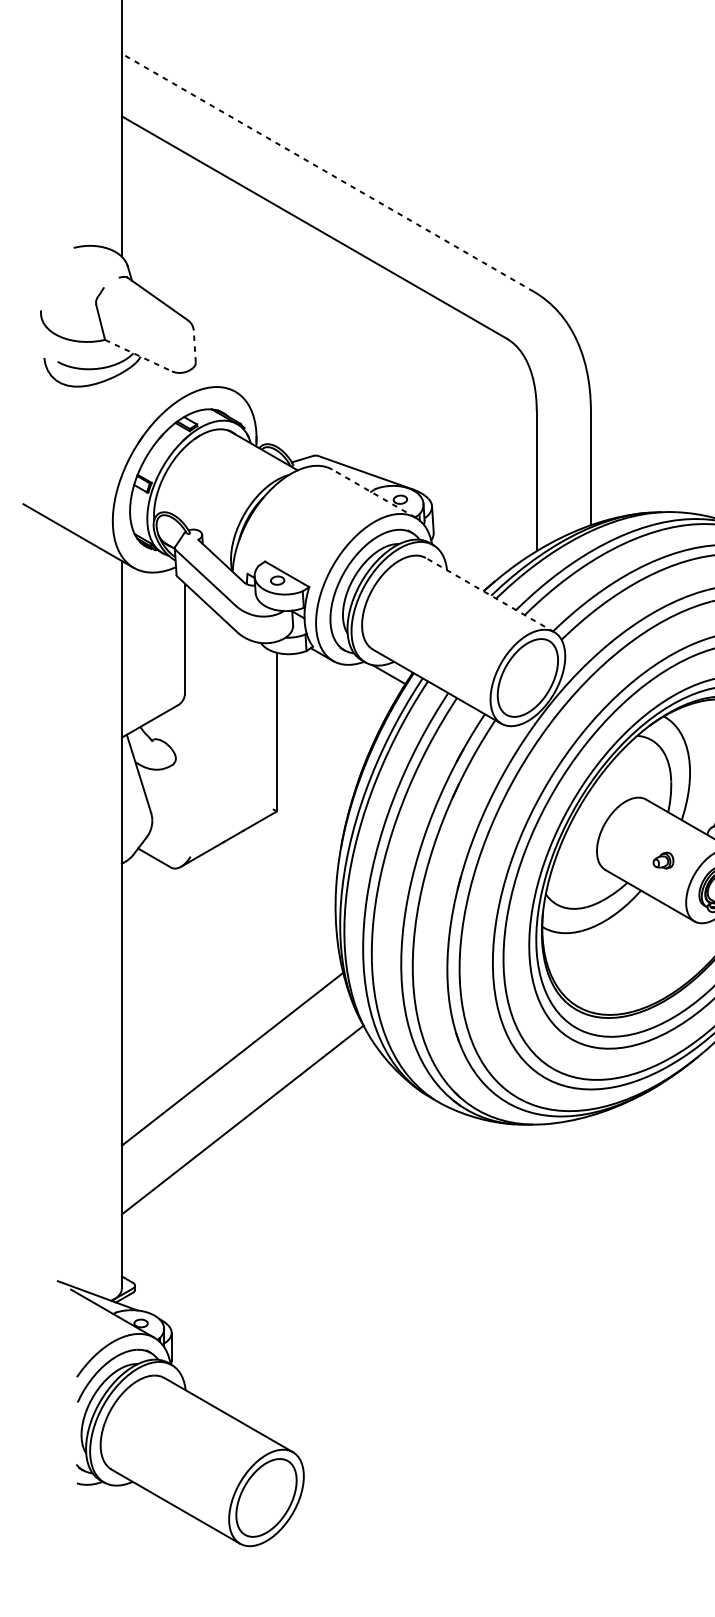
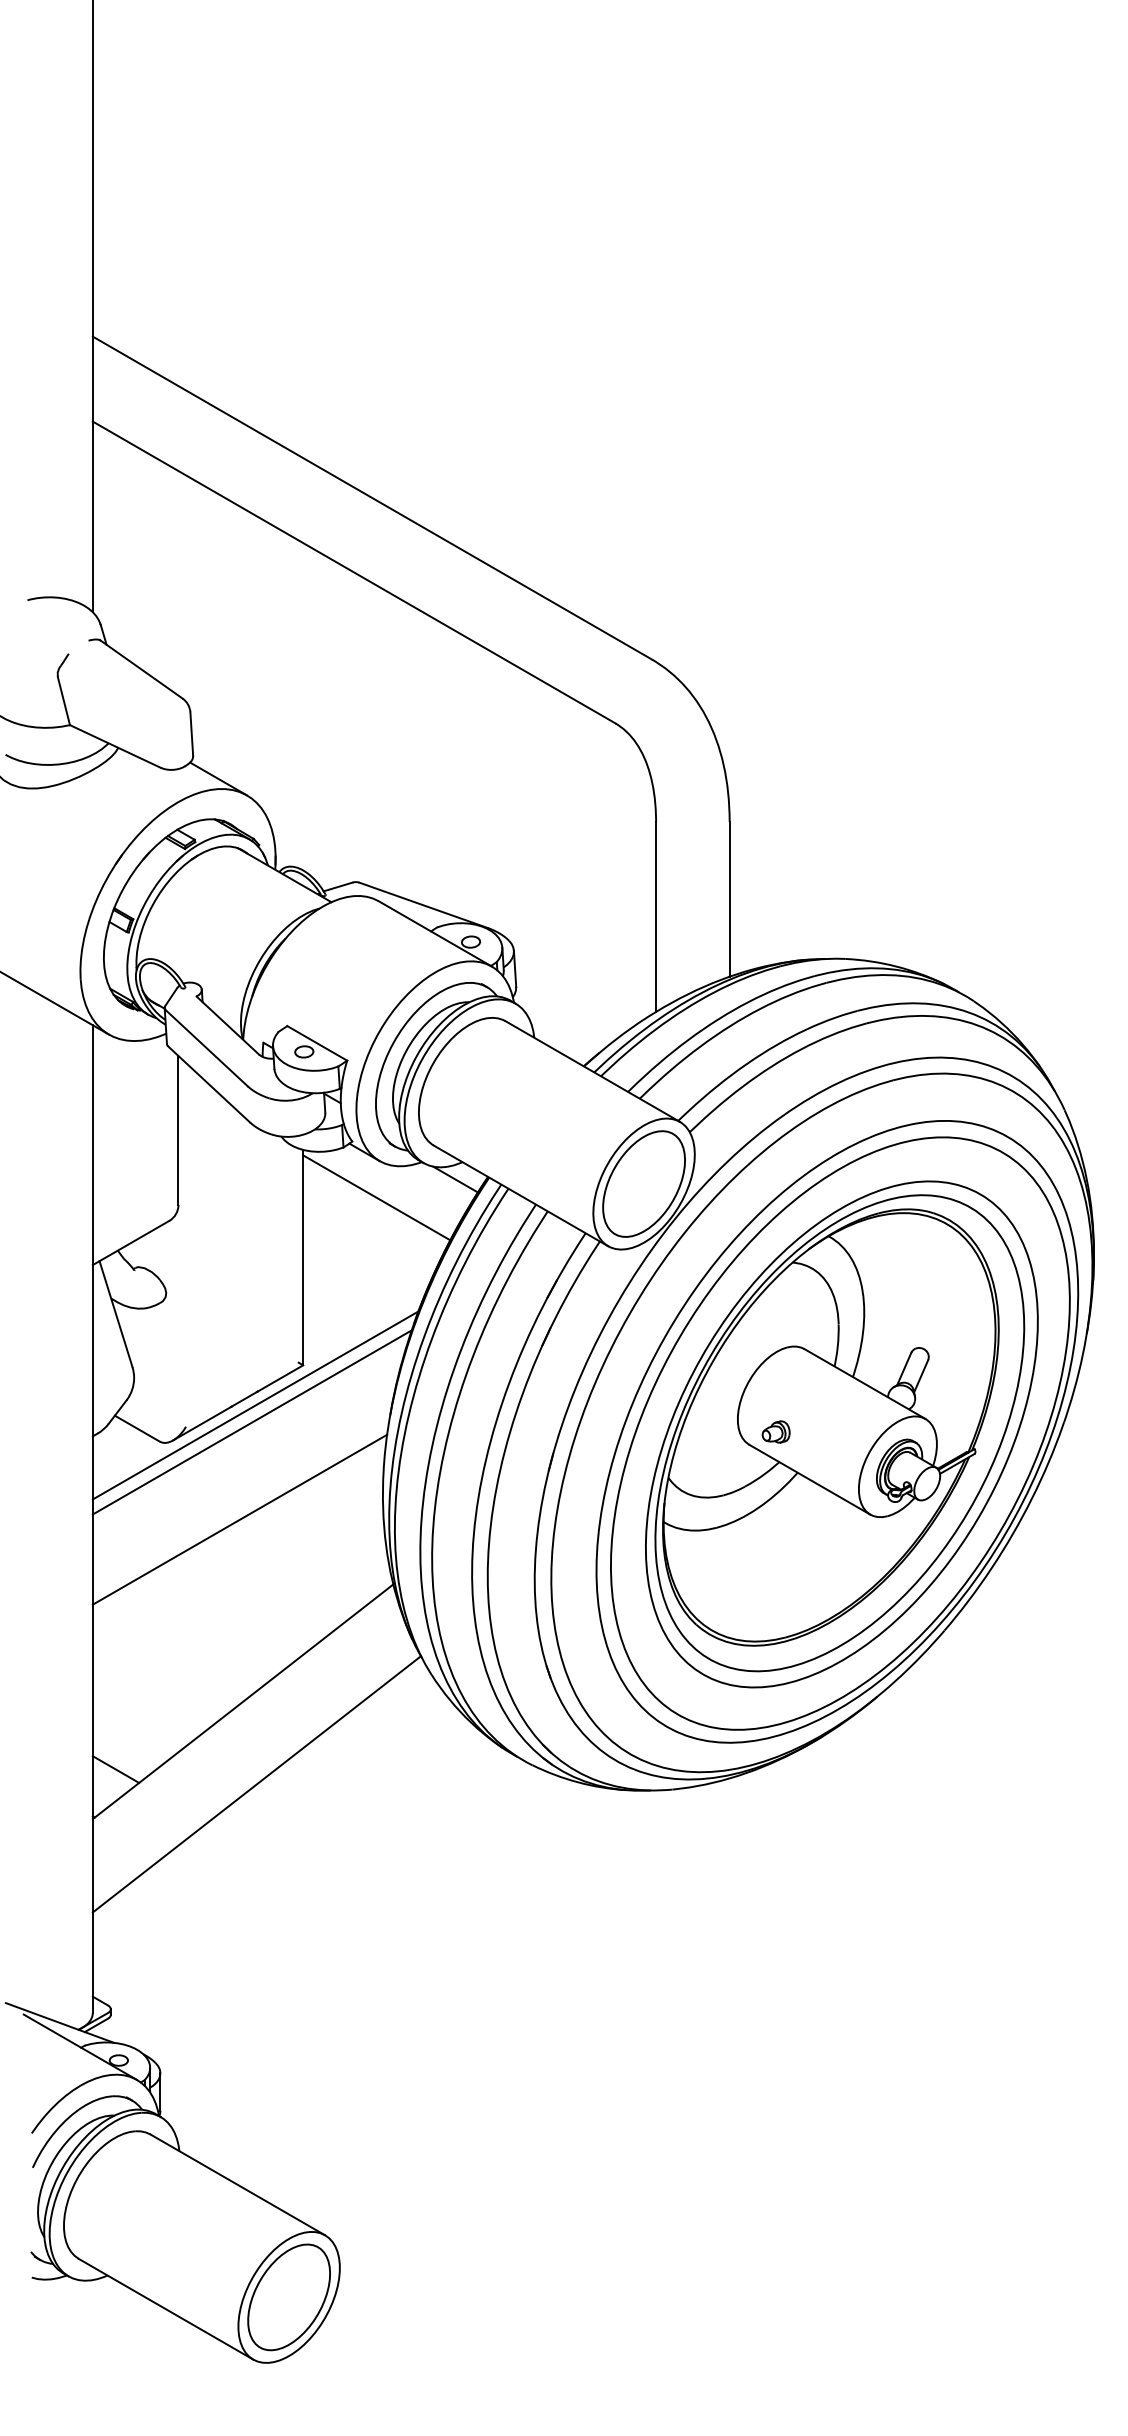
line: (327, 173) -> (372, 498), dashed -> solid
line: (194, 346) -> (191, 734), dashed -> solid
line: (138, 355) -> (115, 746), dashed -> solid
line: (214, 379) -> (218, 778), added
line: (373, 493) -> (434, 933), dashed -> solid
line: (489, 595) -> (592, 1071), dashed -> solid
line: (330, 687) -> (376, 1197), added
line: (241, 841) -> (255, 1405), added
line: (238, 853) -> (251, 1422), added
part: (663, 860) -> (775, 1431), moved
line: (229, 925) -> (239, 1519), added
line: (138, 1109) -> (115, 1769), added

